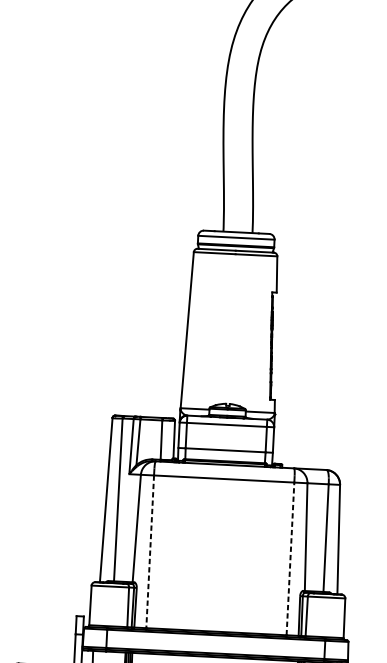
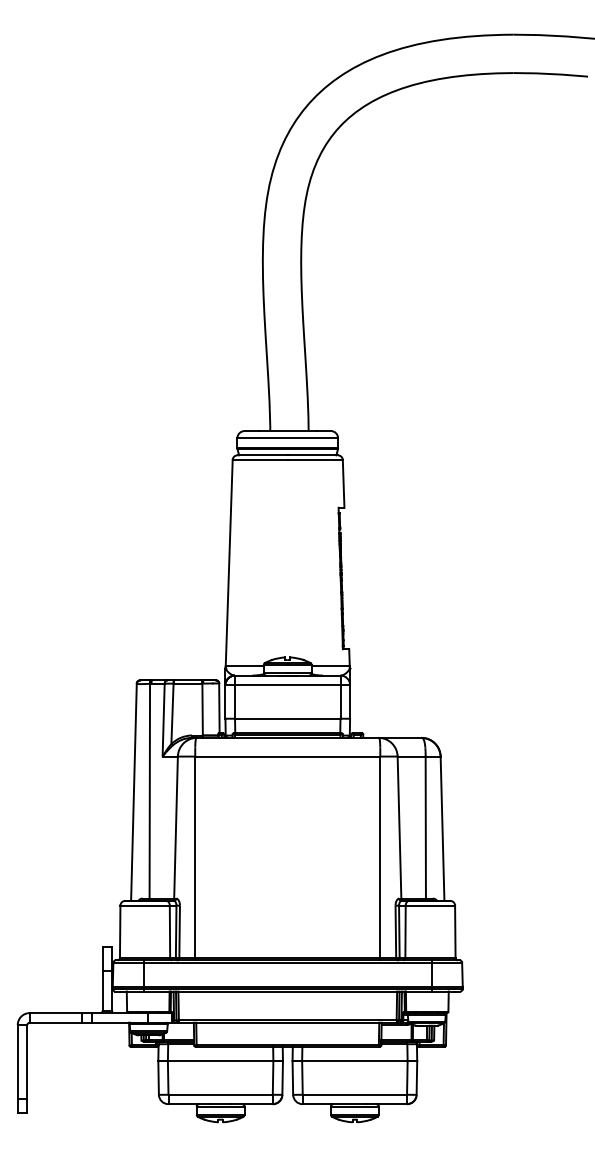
line: (150, 551) -> (195, 857), dashed -> solid
line: (290, 559) -> (380, 857), dashed -> solid

